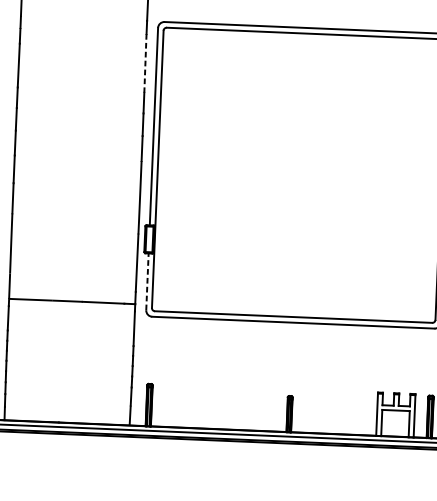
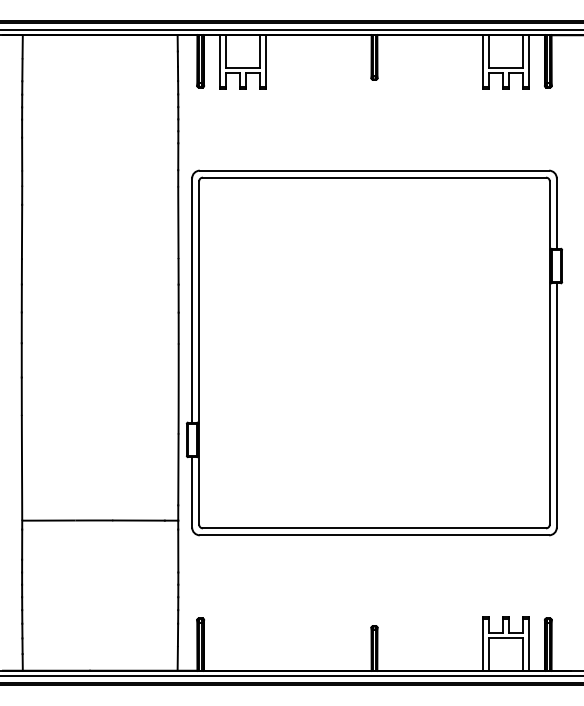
line: (145, 63) -> (178, 222), dashed -> solid
line: (147, 281) -> (192, 491), dashed -> solid

